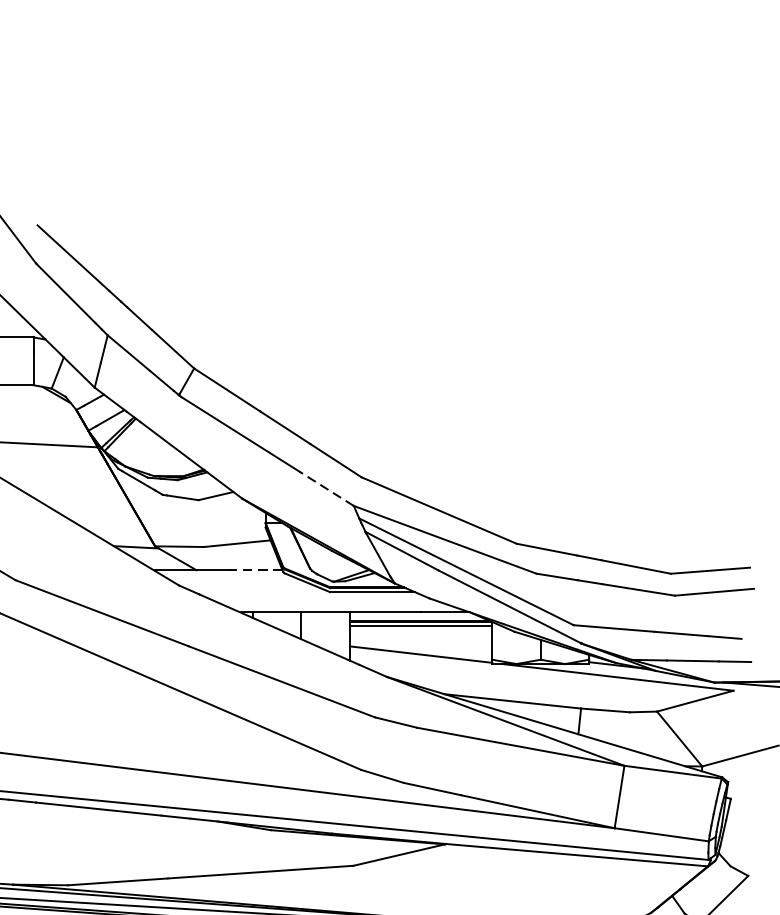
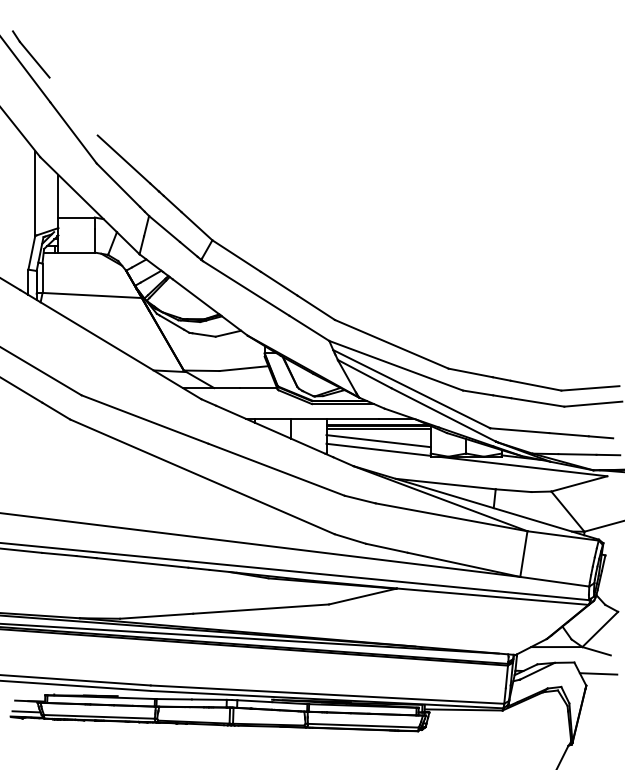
line: (326, 488) -> (309, 328), dashed -> solid
line: (257, 570) -> (258, 388), dashed -> solid
line: (421, 643) -> (378, 441), added

